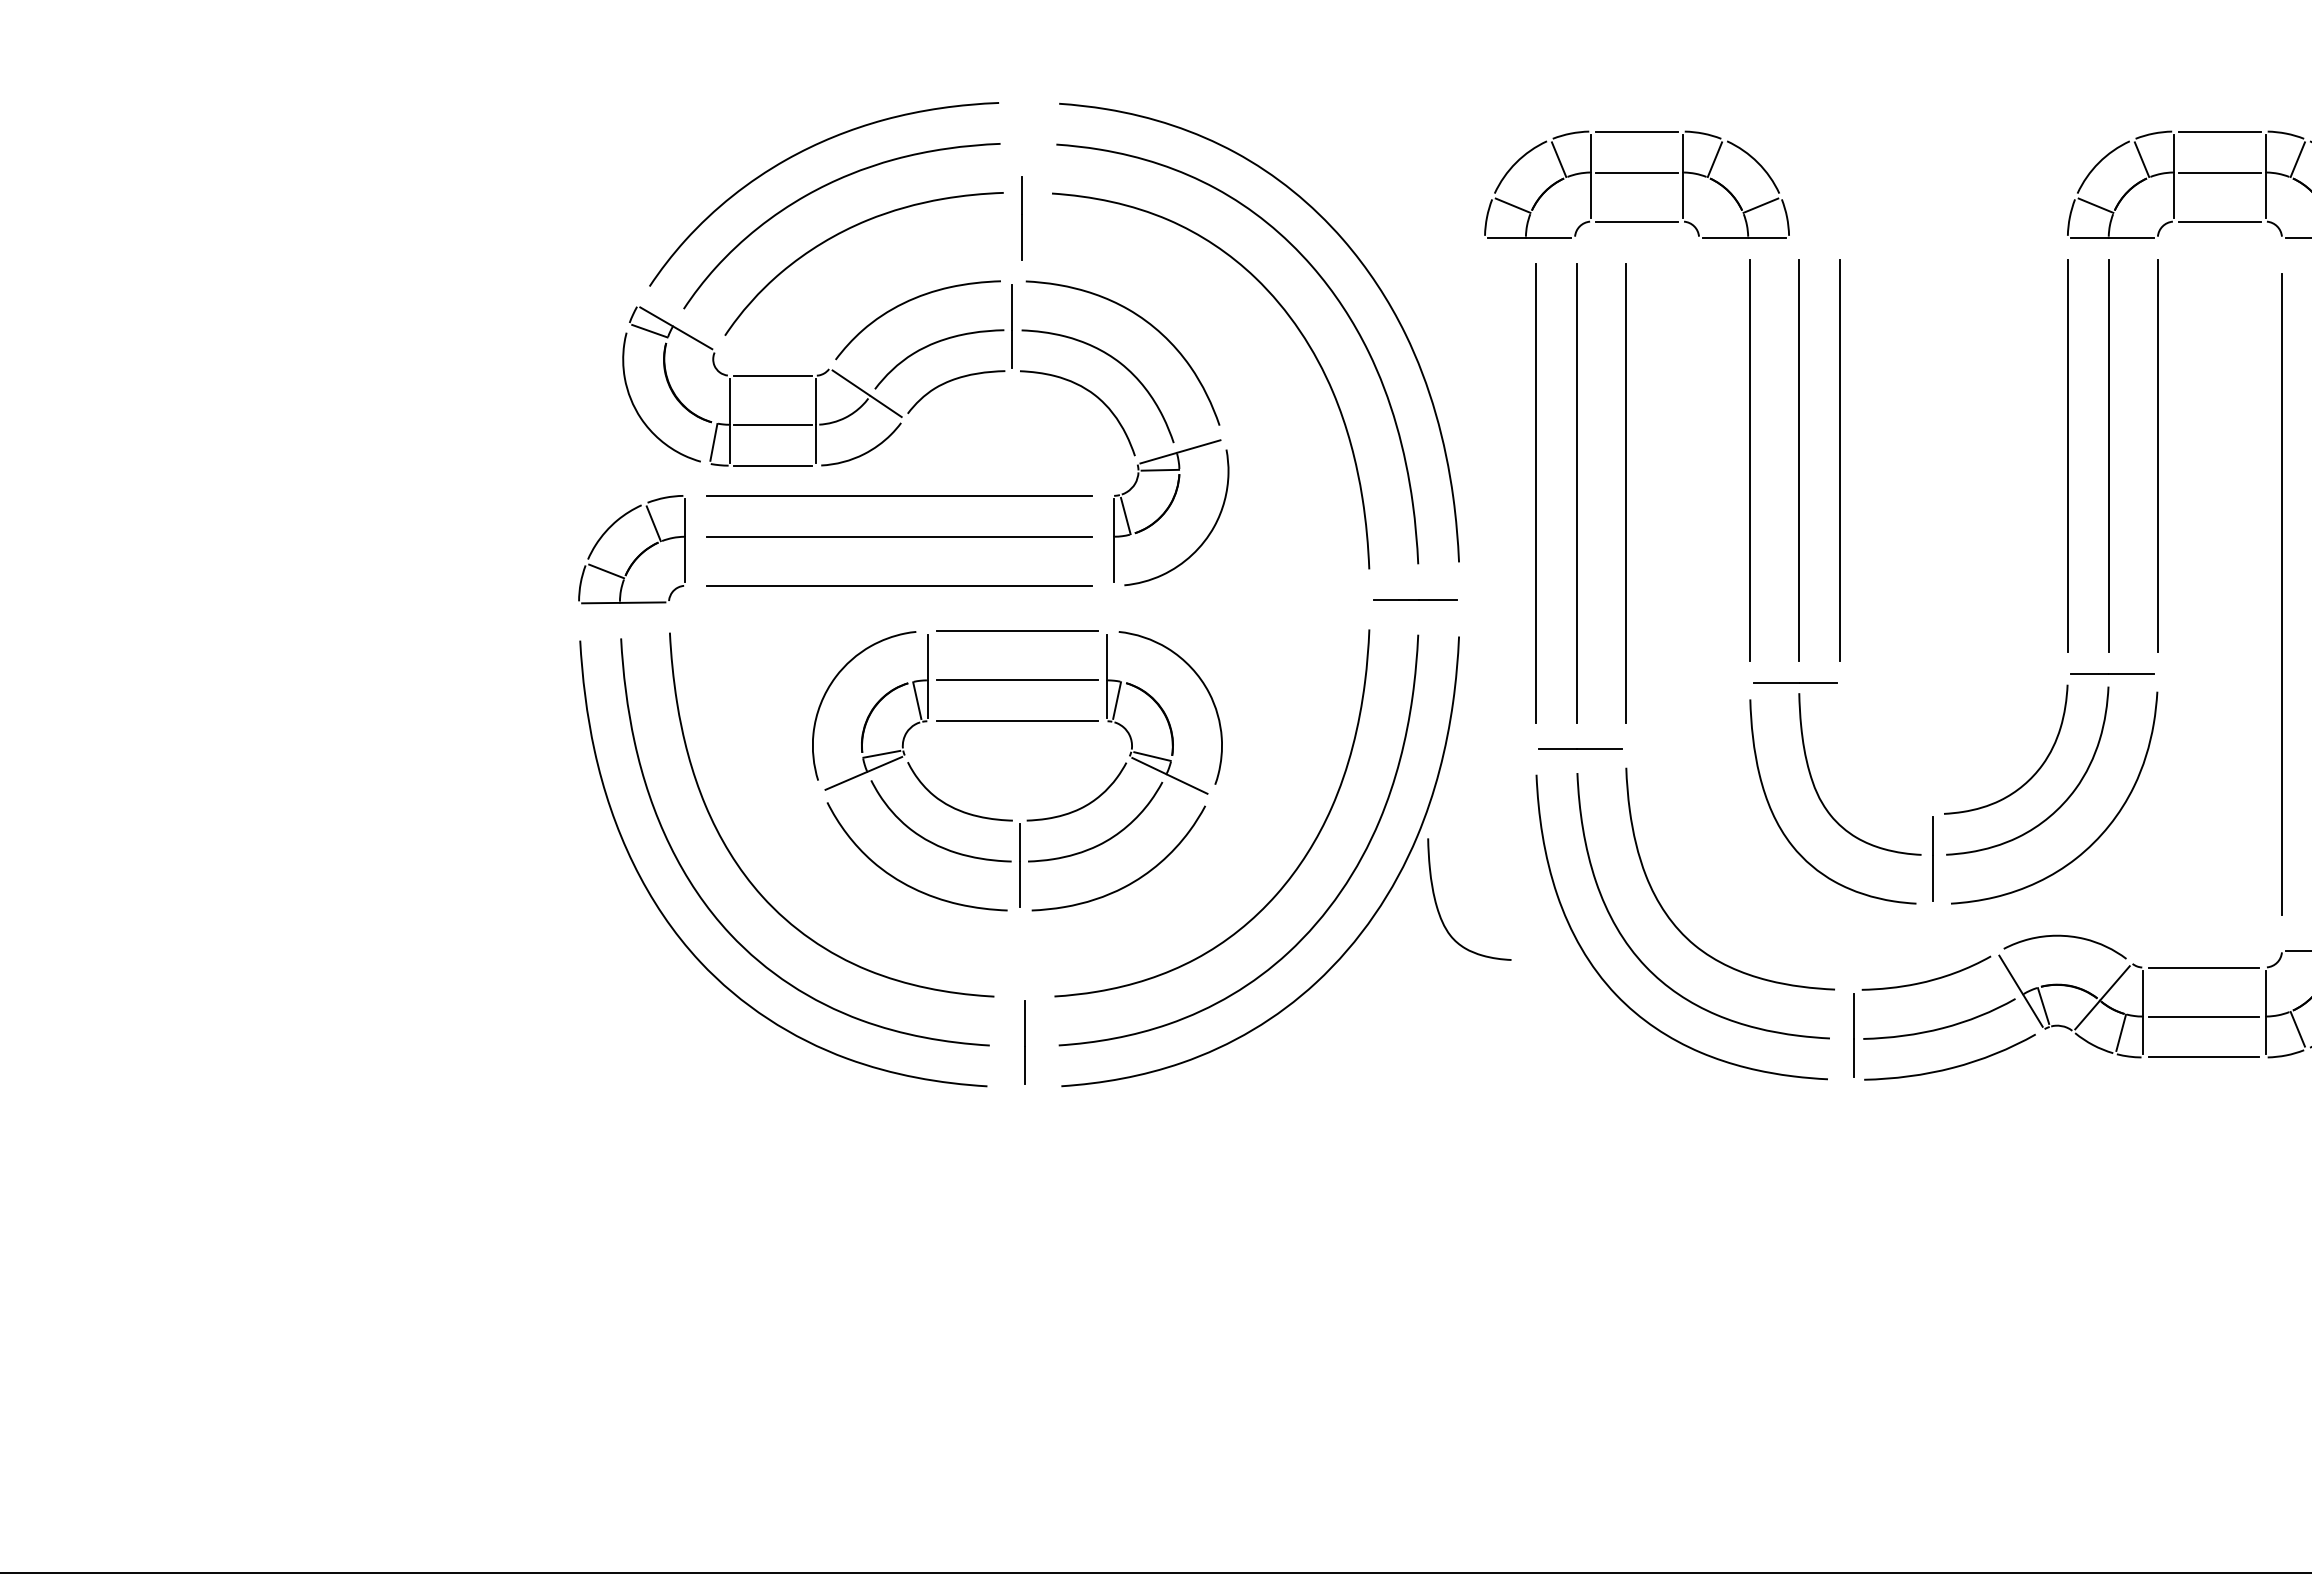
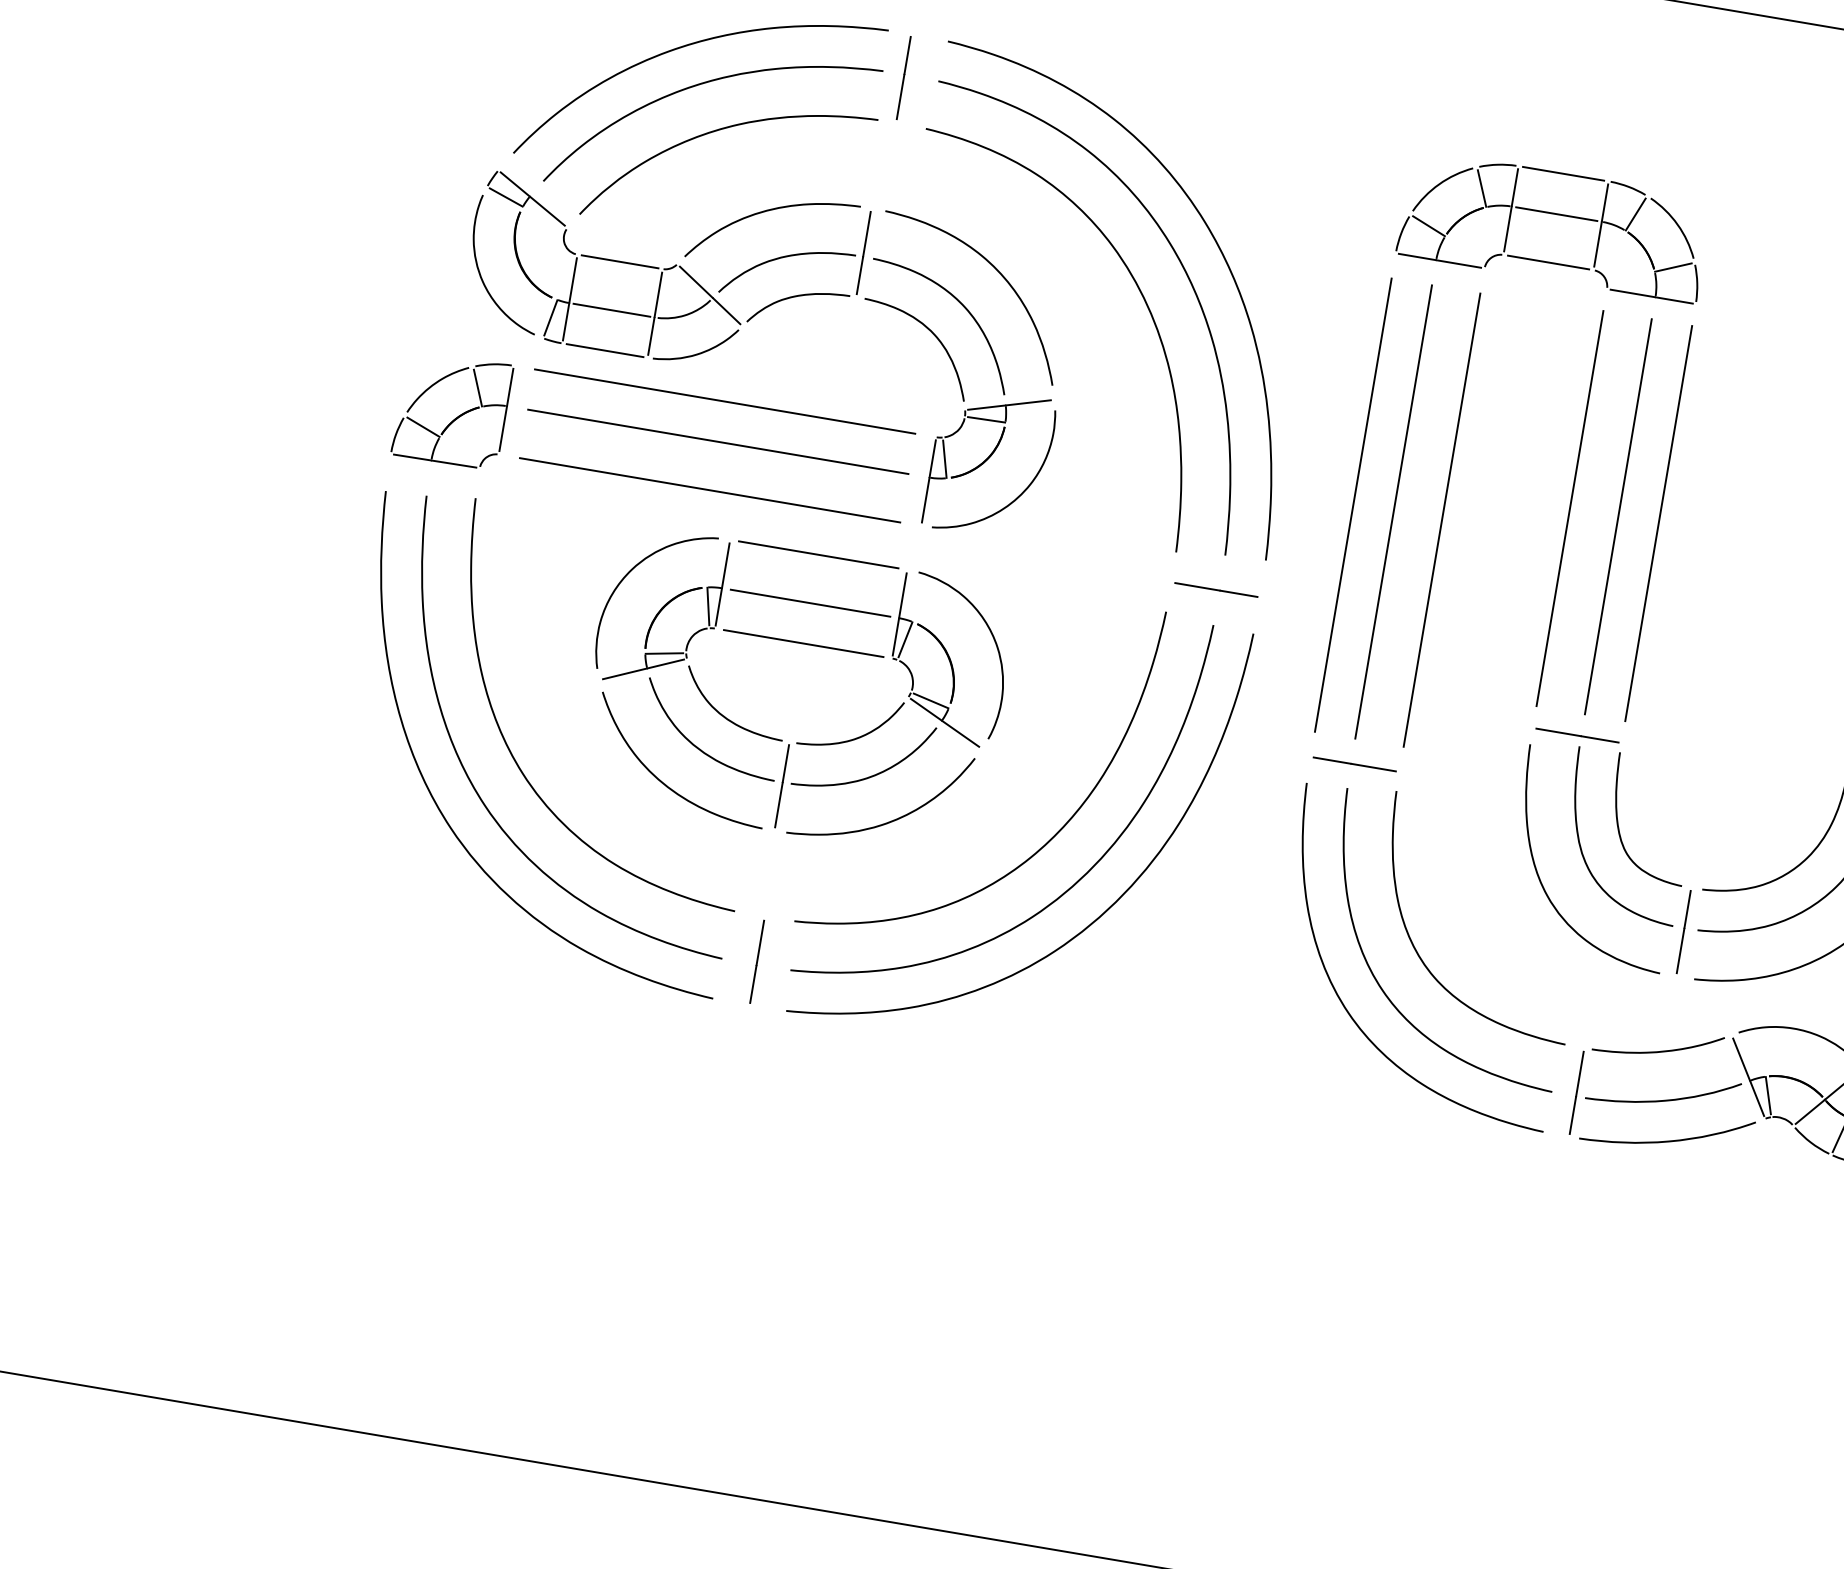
part: (1636, 173) -> (1556, 215), moved
line: (1021, 218) -> (903, 78), moved
curve: (1438, 907) -> (1618, 822), moved

